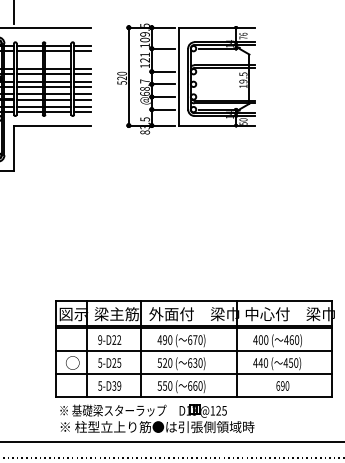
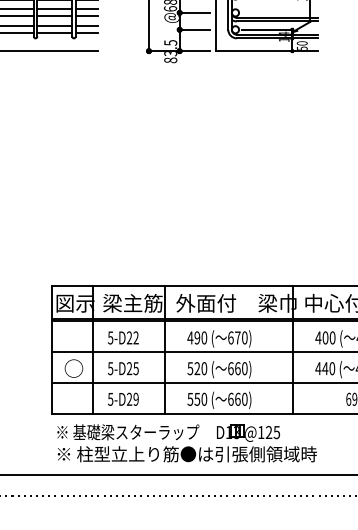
text: (100, 339) -> (111, 337), 9-D22 -> 5-D22
text: (195, 362) -> (238, 367), 630) -> 660)
text: (114, 386) -> (129, 400), 5-D39 -> 5-D29

